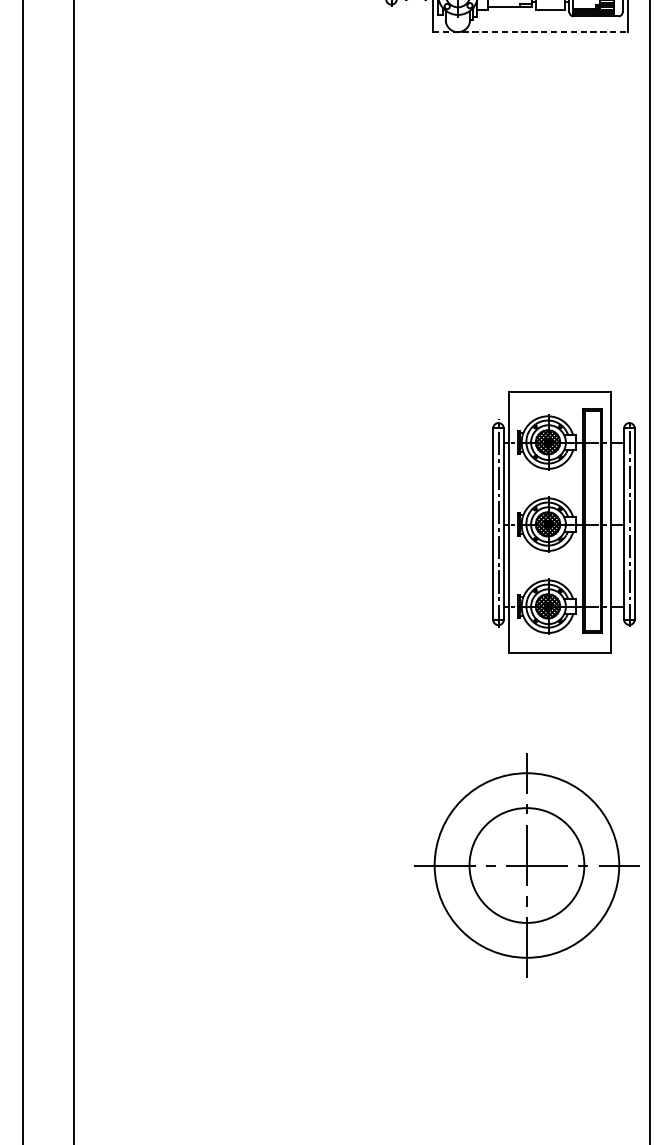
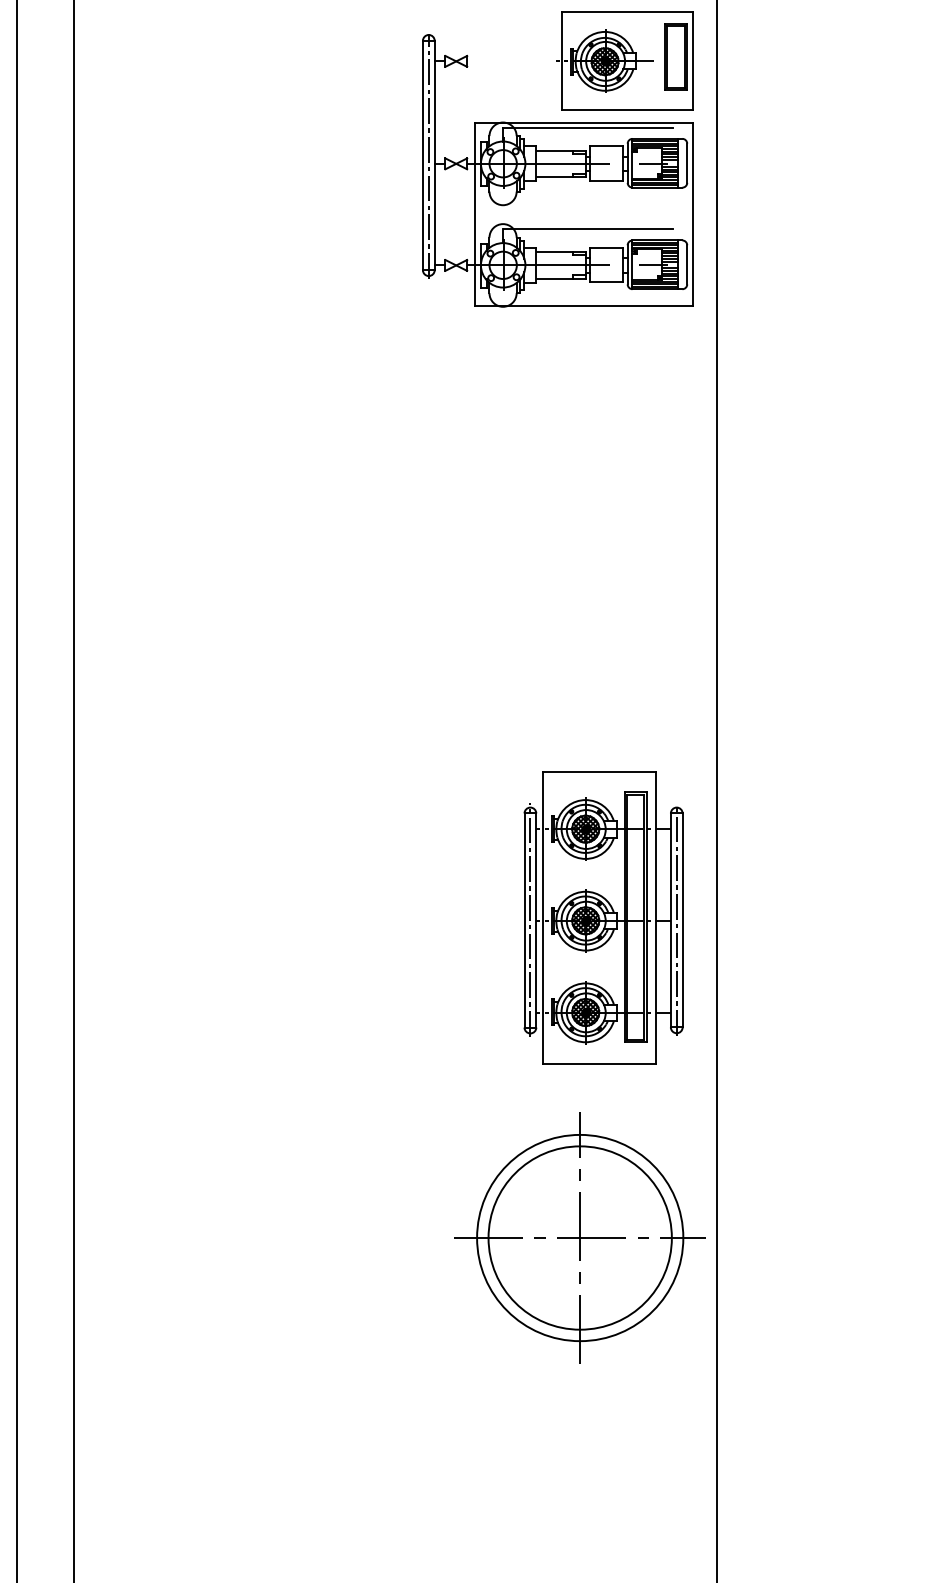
line: (530, 31) -> (584, 306), dashed -> solid
part: (563, 521) -> (603, 917), moved
circle: (526, 865) -> (579, 1237), size x1.43

